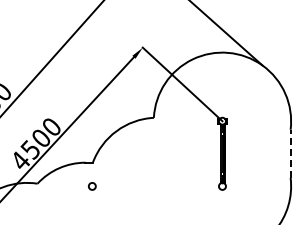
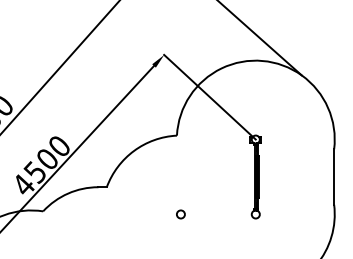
line: (290, 153) -> (334, 176), dashed -> solid
circle: (92, 186) -> (181, 214), moved

